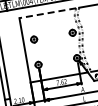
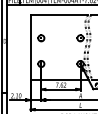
line: (47, 13) -> (59, 14), dashed -> solid

